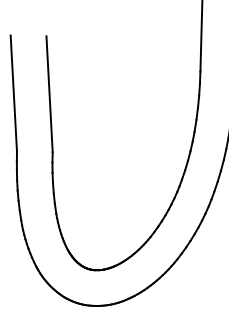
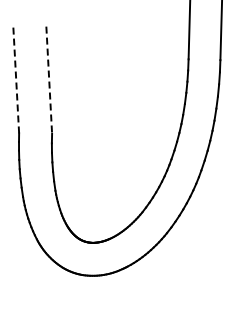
line: (14, 93) -> (16, 79), solid -> dashed
line: (49, 94) -> (49, 80), solid -> dashed

